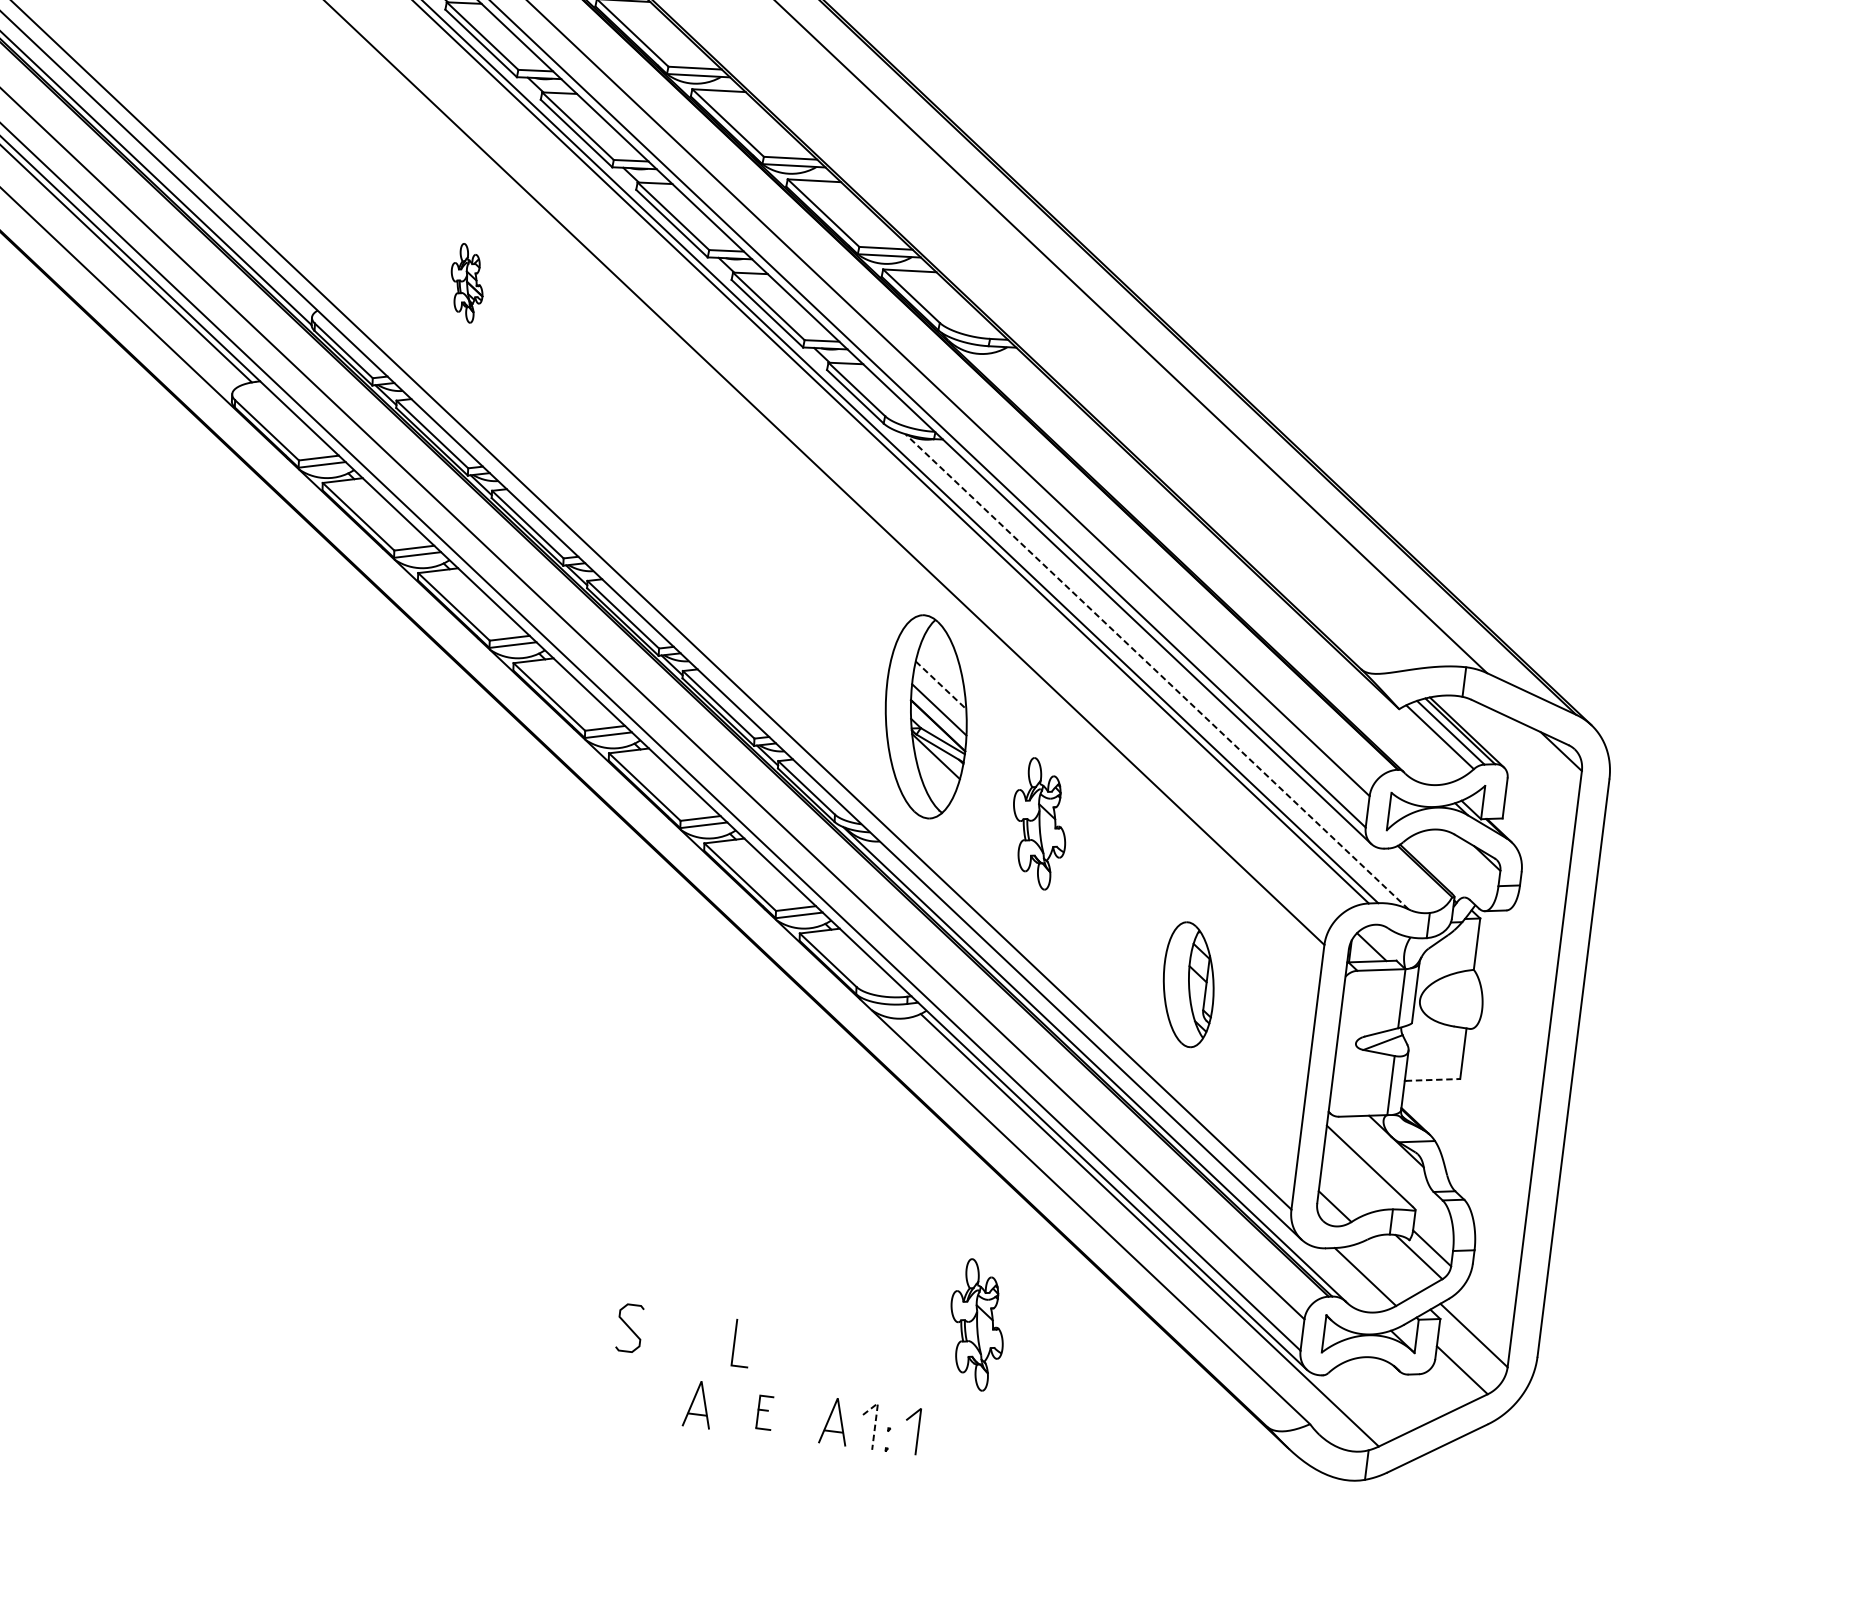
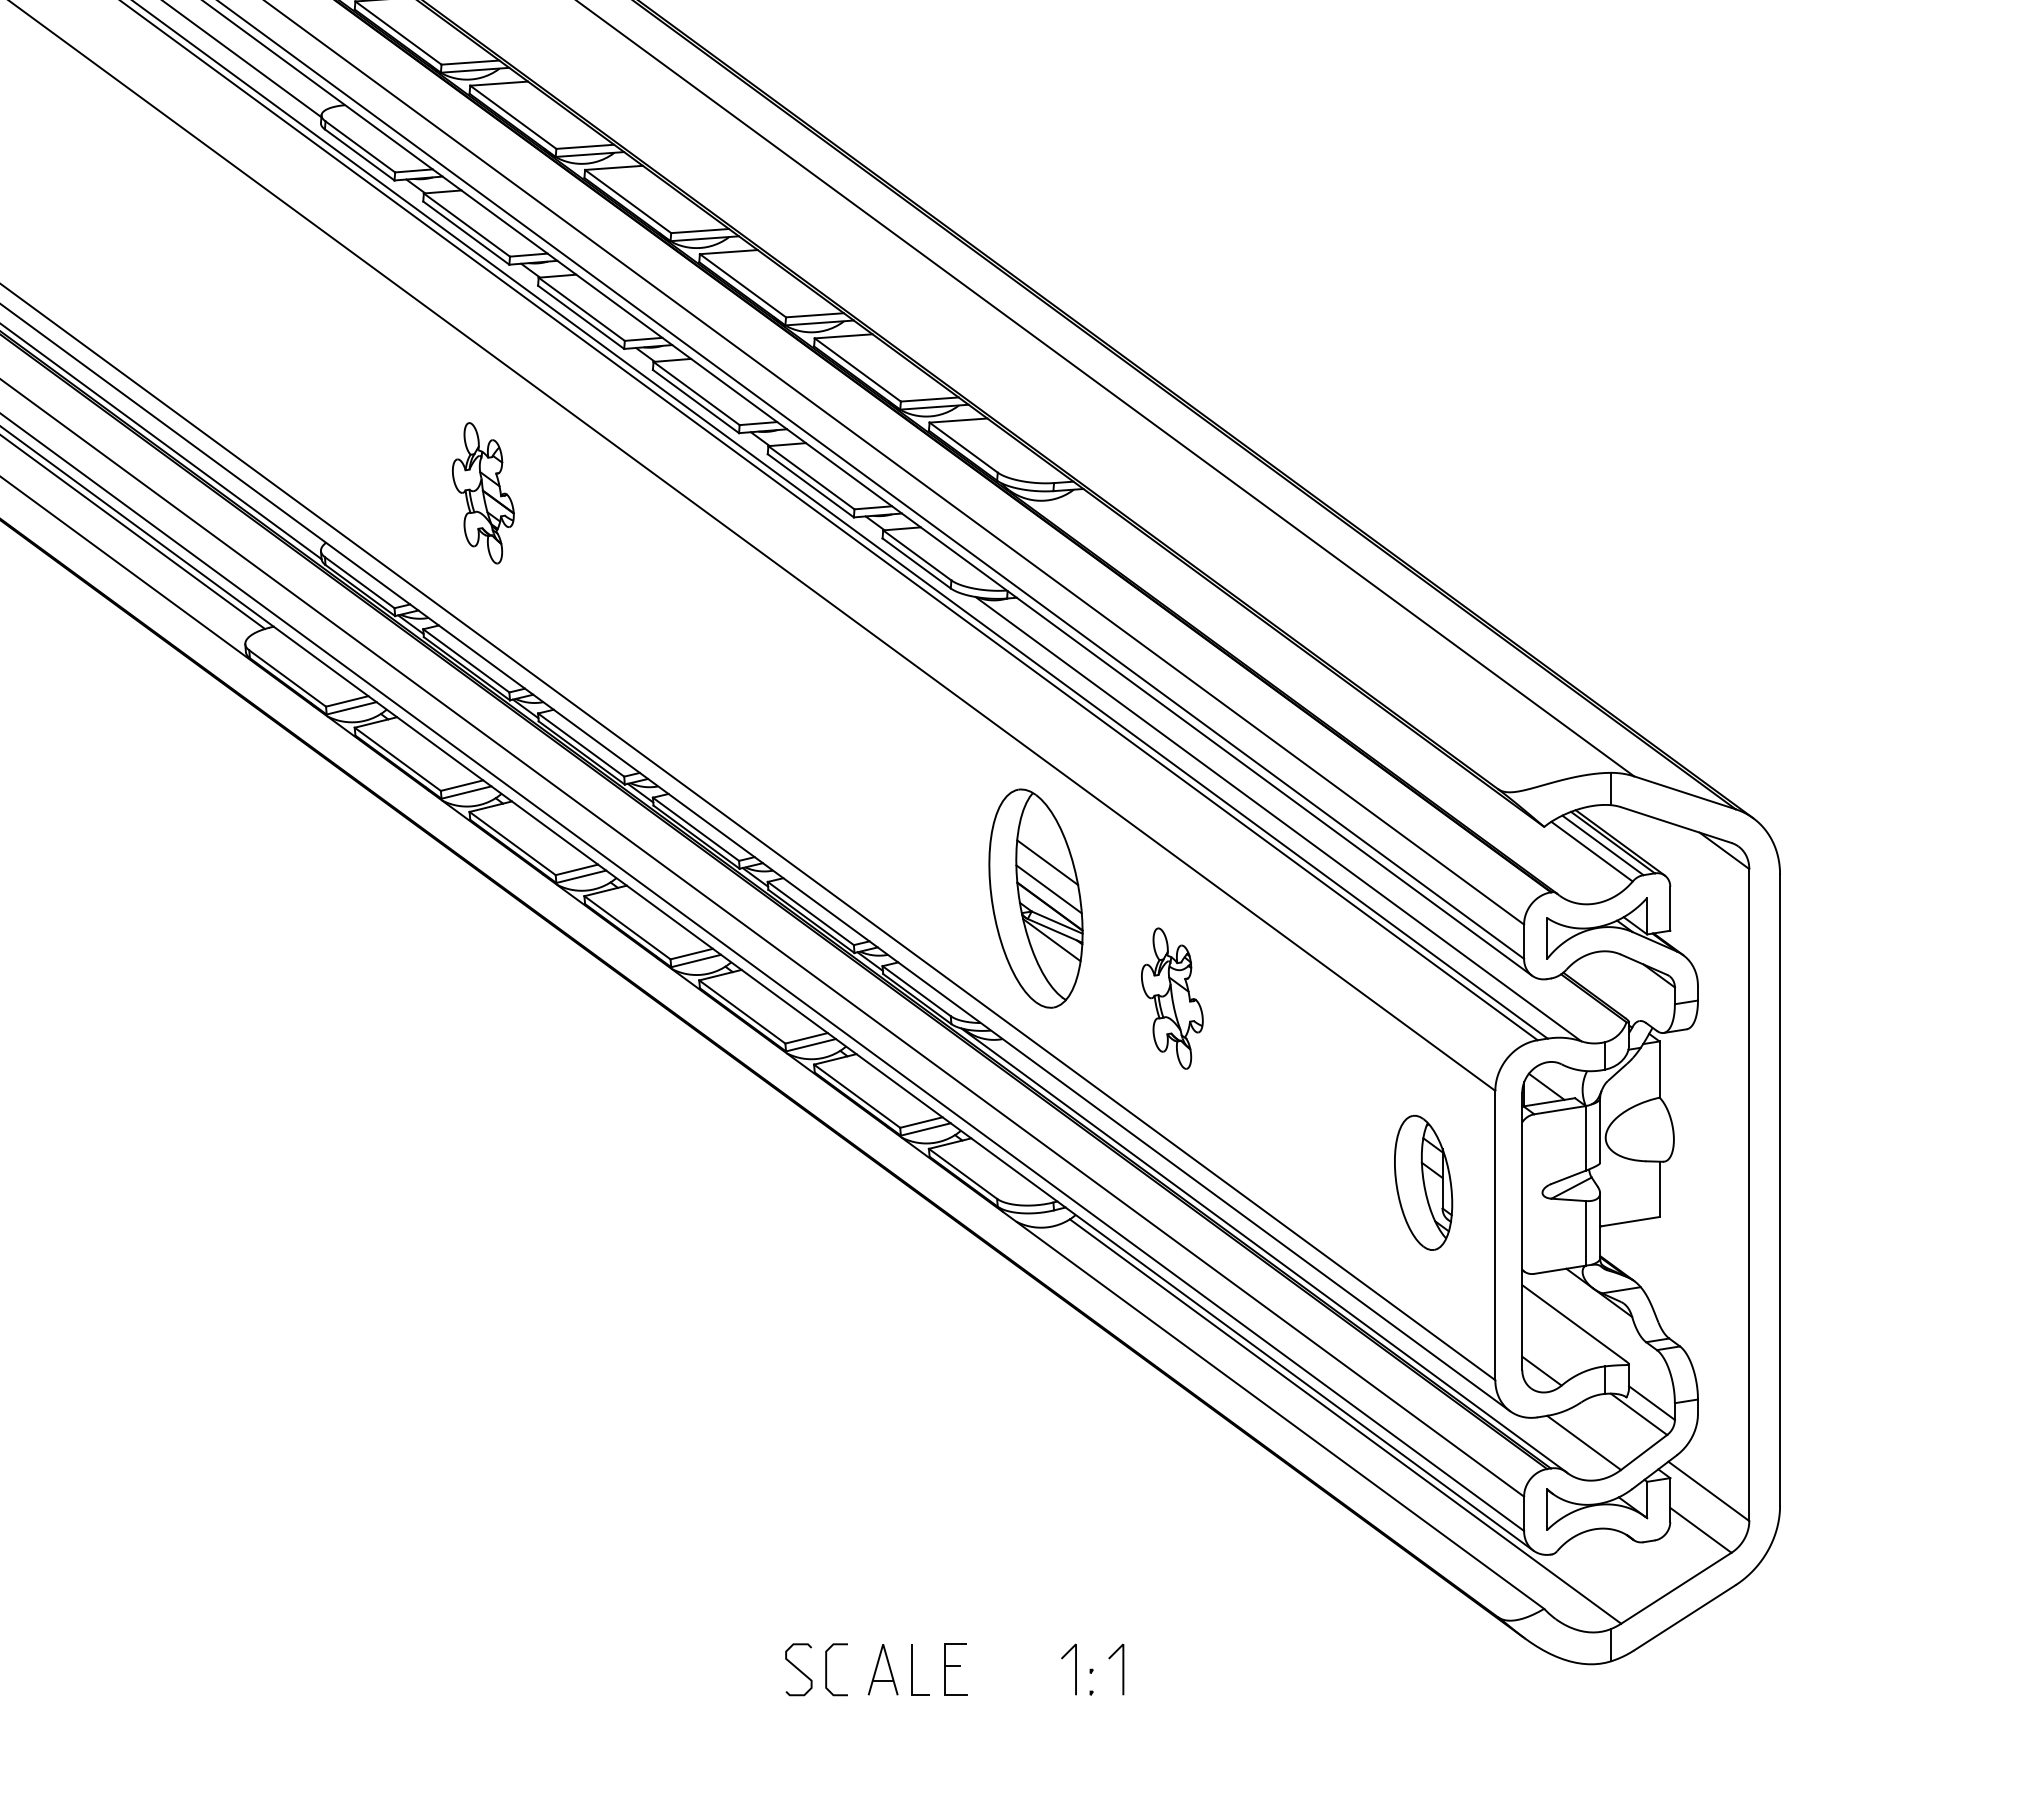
part: (467, 283) -> (483, 493), size x1.67
line: (1157, 672) -> (1278, 819), dashed -> solid
line: (940, 685) -> (1047, 862), dashed -> solid
part: (1188, 984) -> (1423, 1182), moved
line: (1433, 1079) -> (1630, 1221), dashed -> solid
part: (977, 1324) -> (1172, 1546), removed
curve: (629, 1327) -> (798, 1669), moved
line: (734, 1341) -> (912, 1669), moved
curve: (647, 1398) -> (827, 1669), added
part: (764, 1412) -> (955, 1669), size x1.43
line: (876, 1417) -> (1076, 1659), dashed -> solid
part: (834, 1421) -> (1031, 1669), removed

